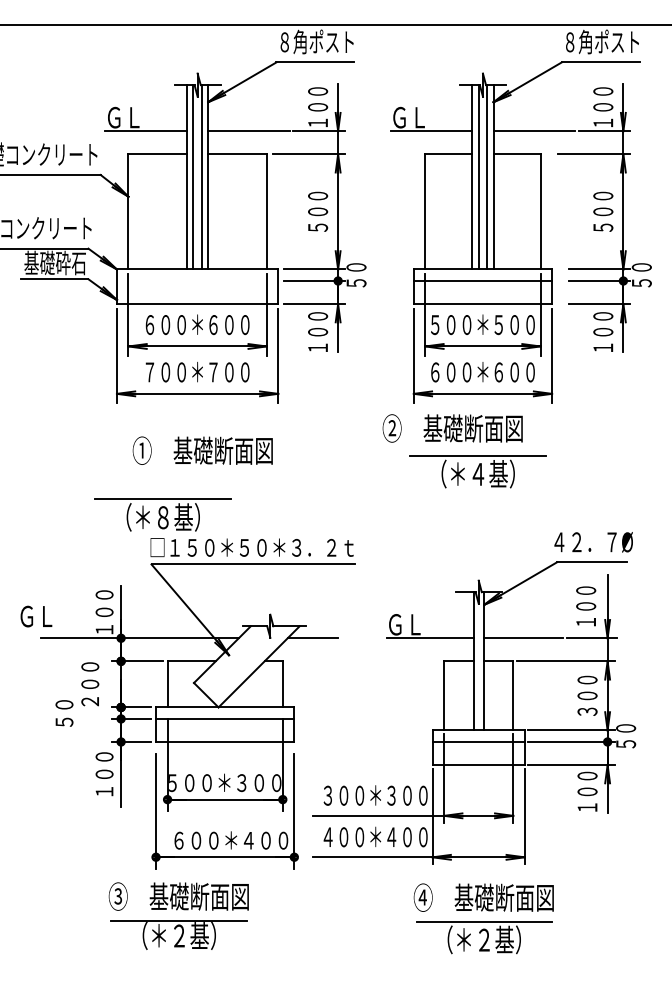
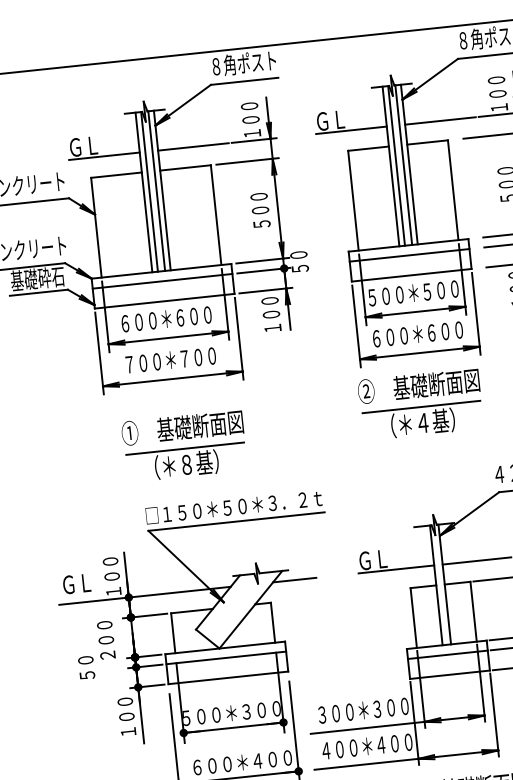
line: (197, 281) -> (162, 281), added
text: (452, 428) -> (418, 386), moved
part: (162, 514) -> (185, 462), moved
text: (36, 616) -> (76, 583), moved

